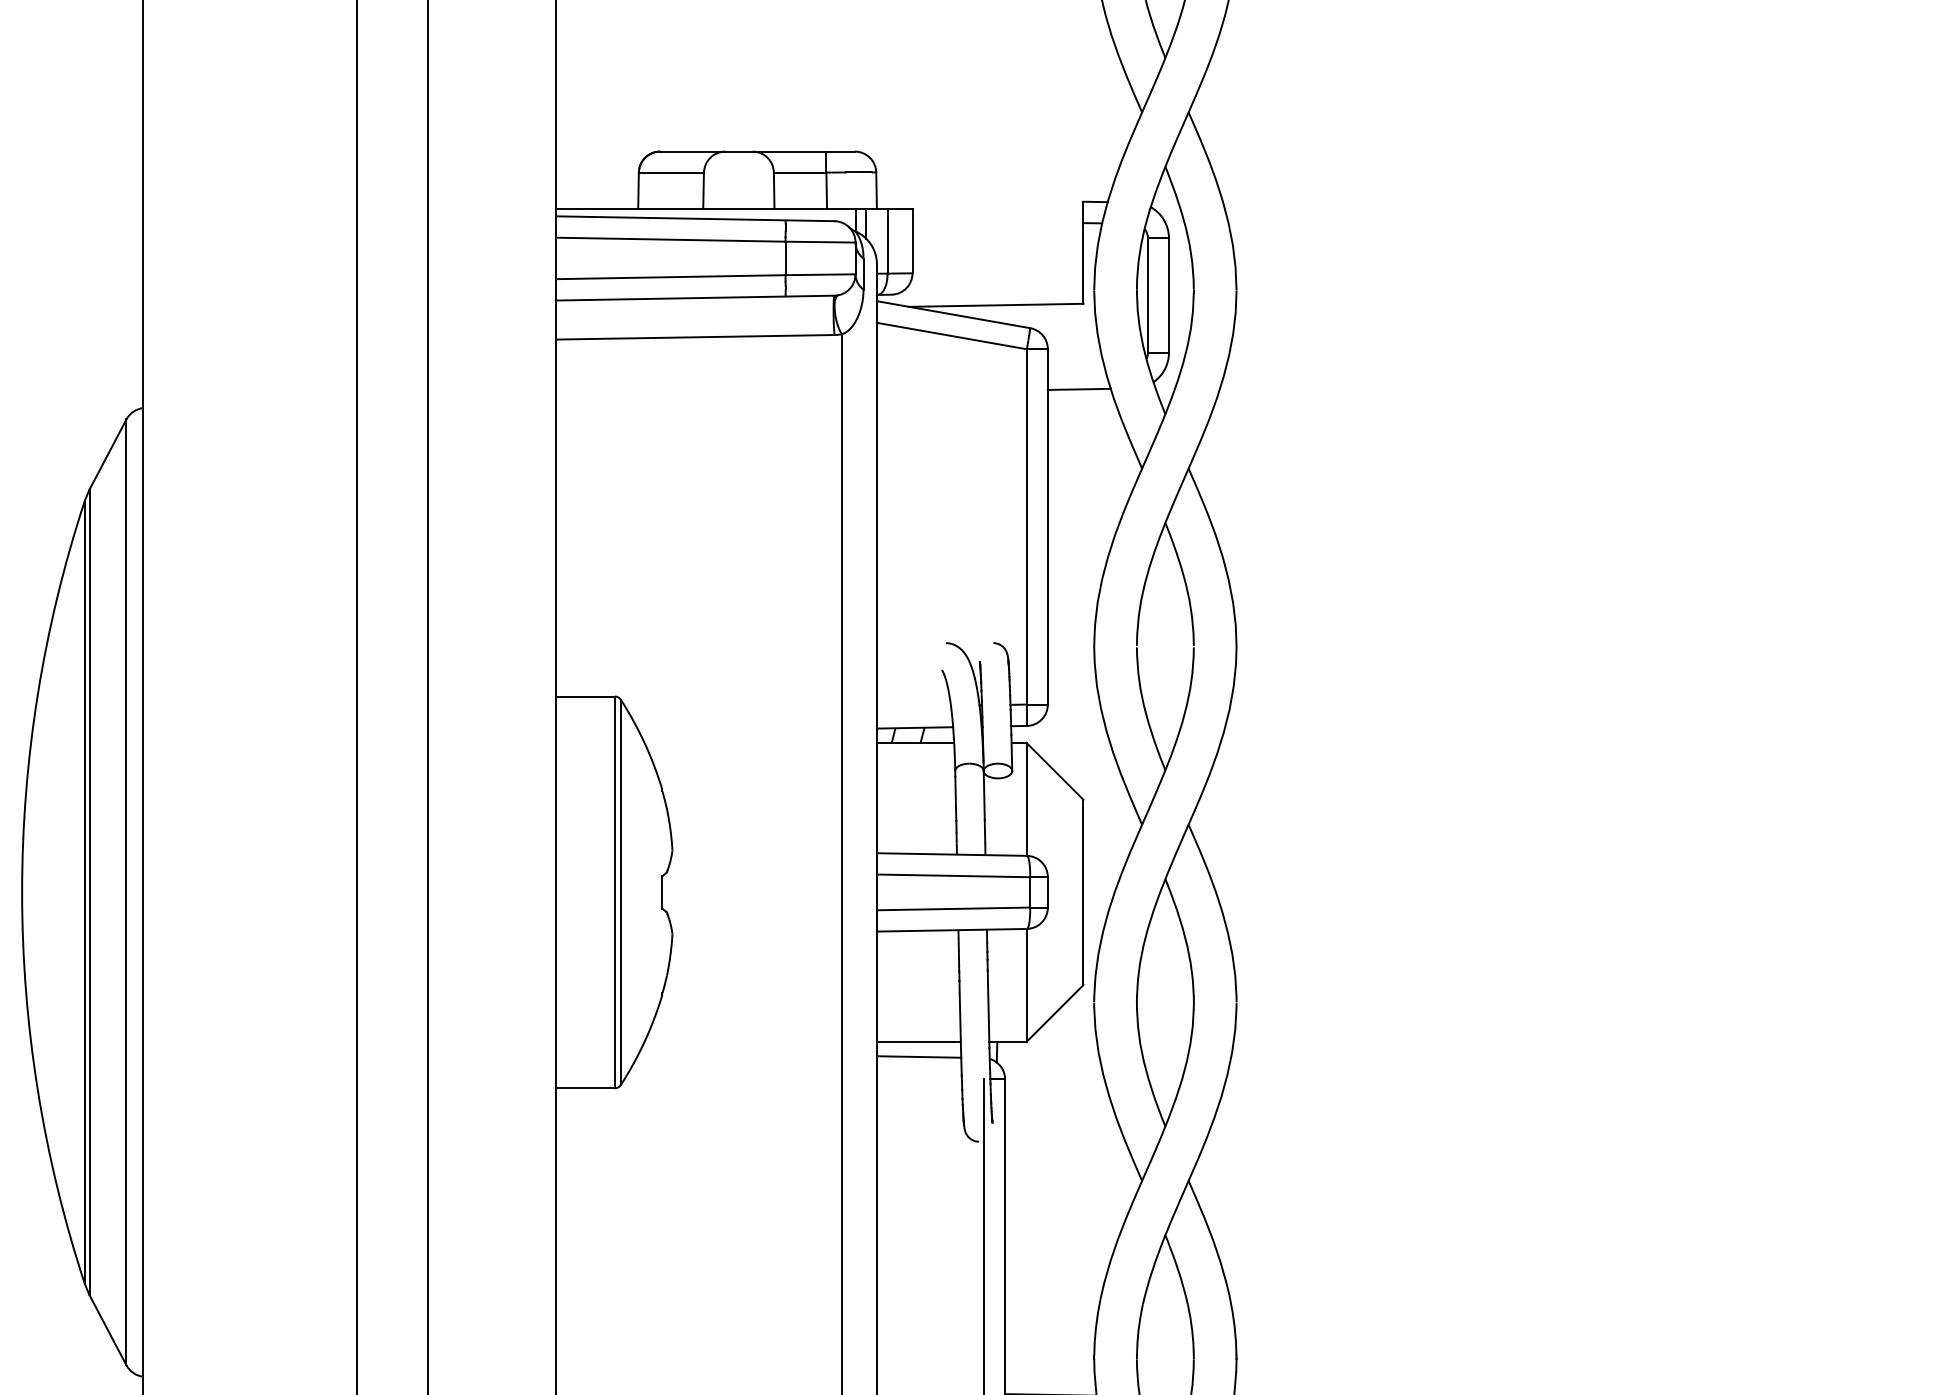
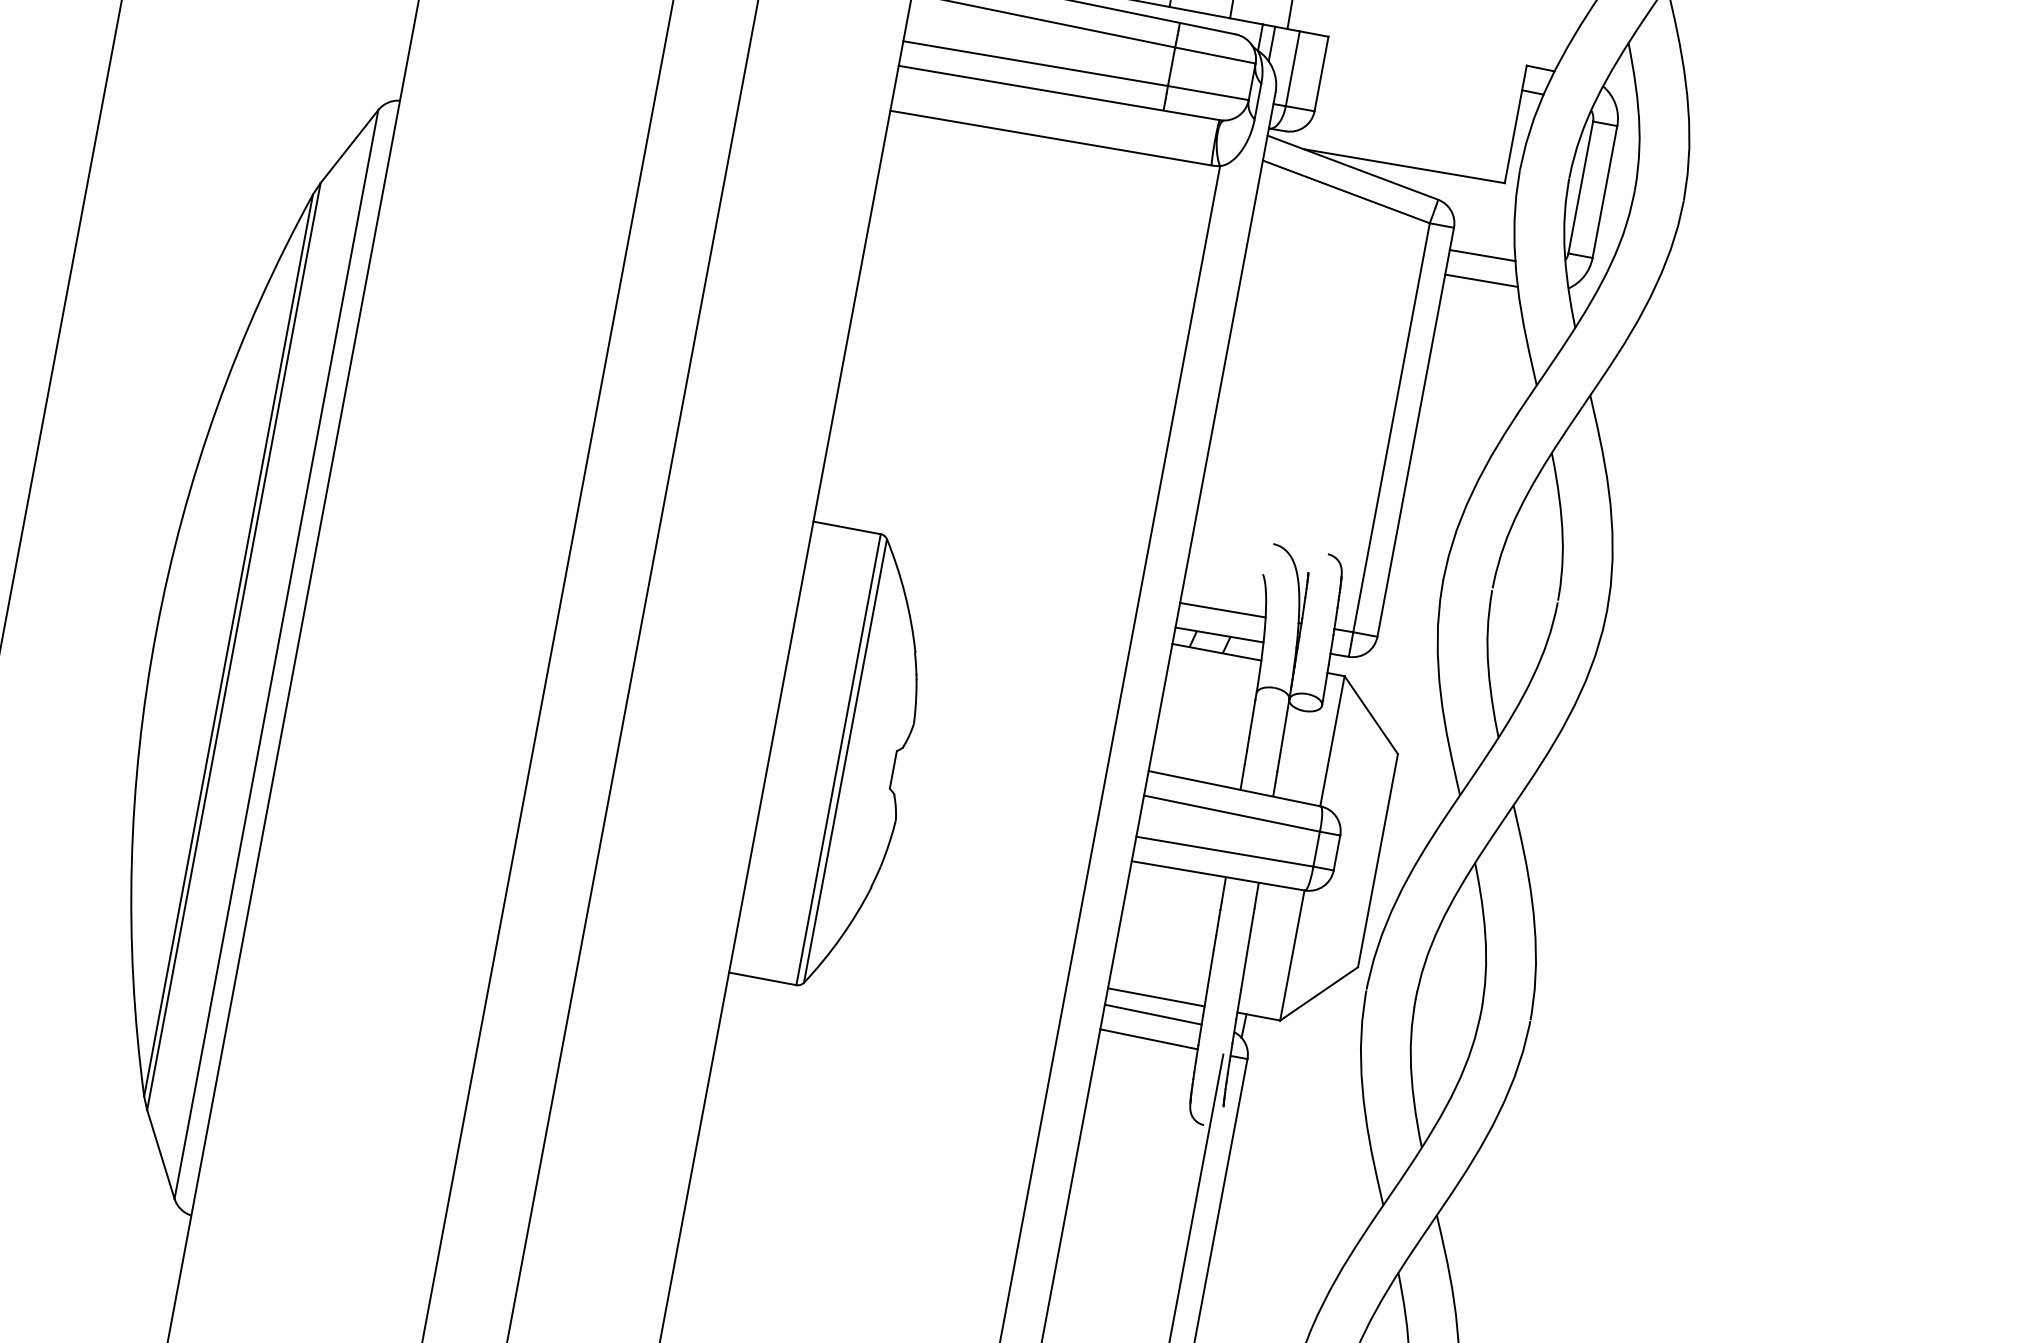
line: (1075, 367) -> (1481, 254), added
line: (913, 706) -> (1222, 610), added
line: (918, 1078) -> (1148, 1039), added

